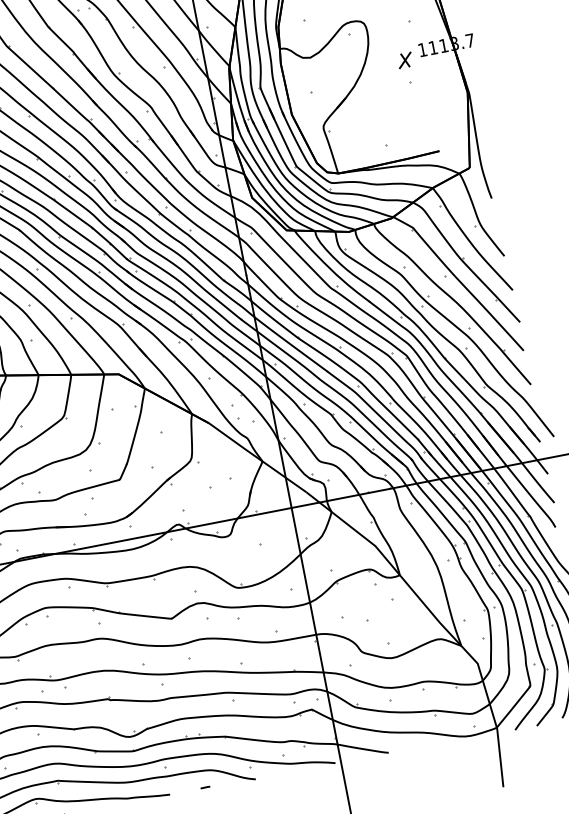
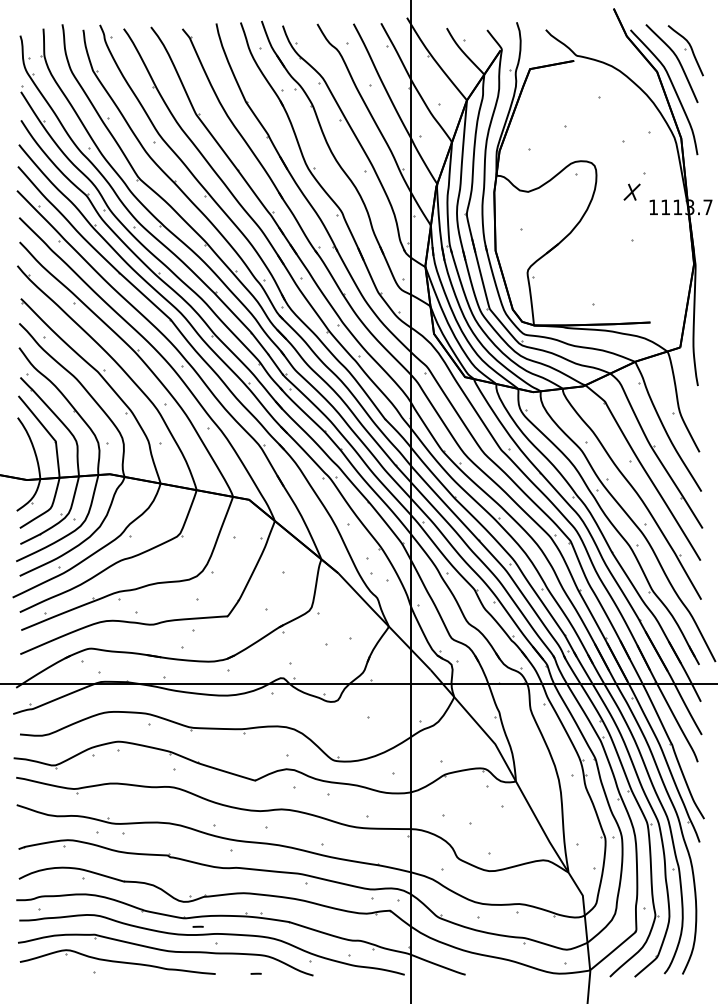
part: (404, 59) -> (631, 191), moved
line: (146, 756) -> (197, 926), added

